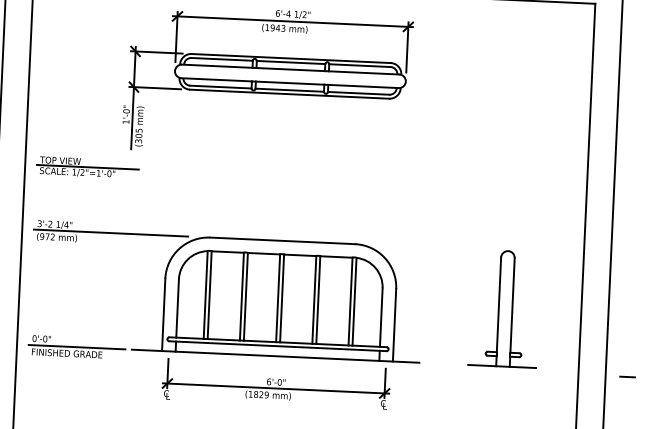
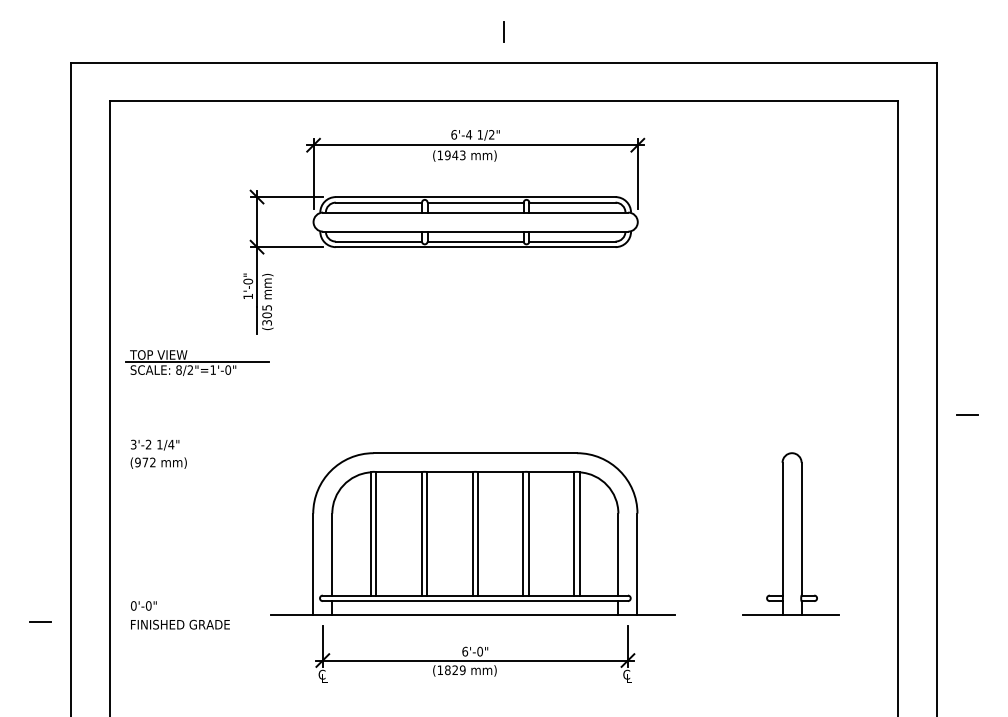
text: (74, 171) -> (178, 369), 1/2"=1'-0" -> 8/2"=1'-0"
line: (111, 233) -> (234, 453), removed
line: (76, 347) -> (193, 615), removed
line: (627, 376) -> (967, 414), moved

